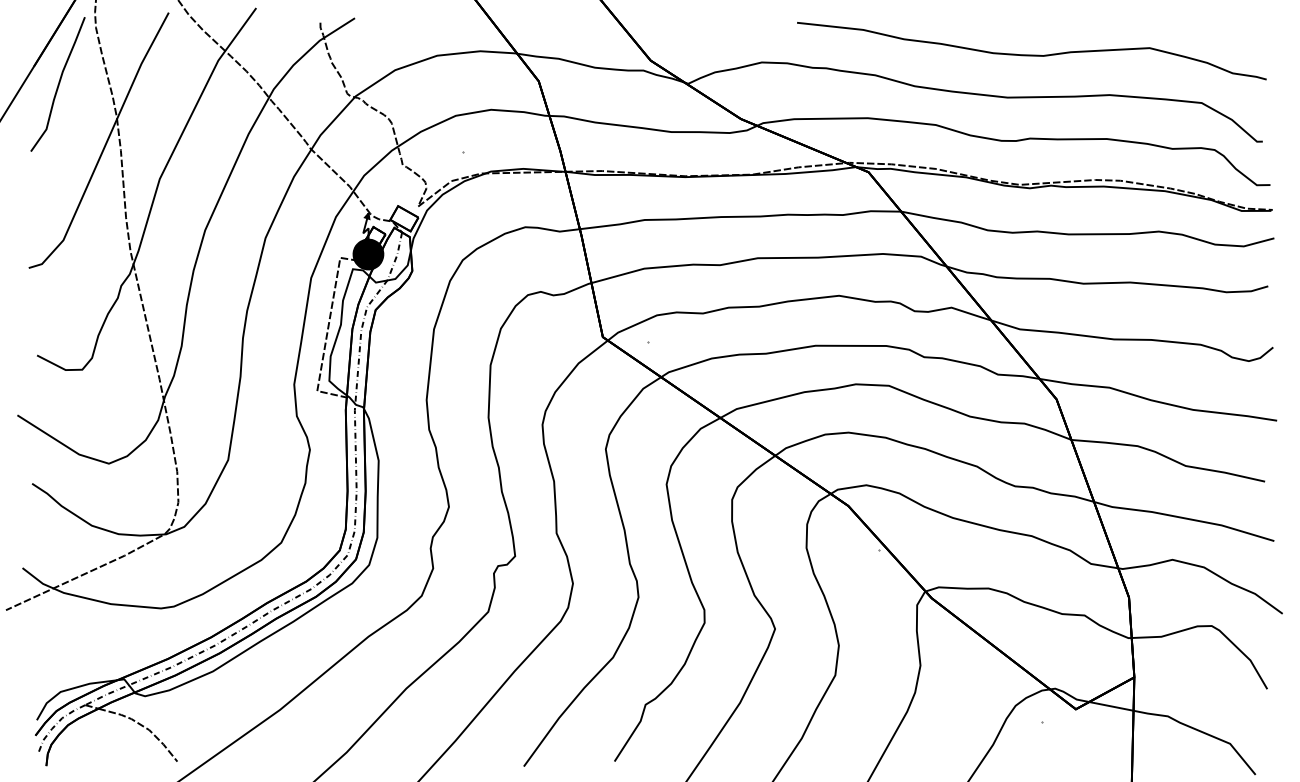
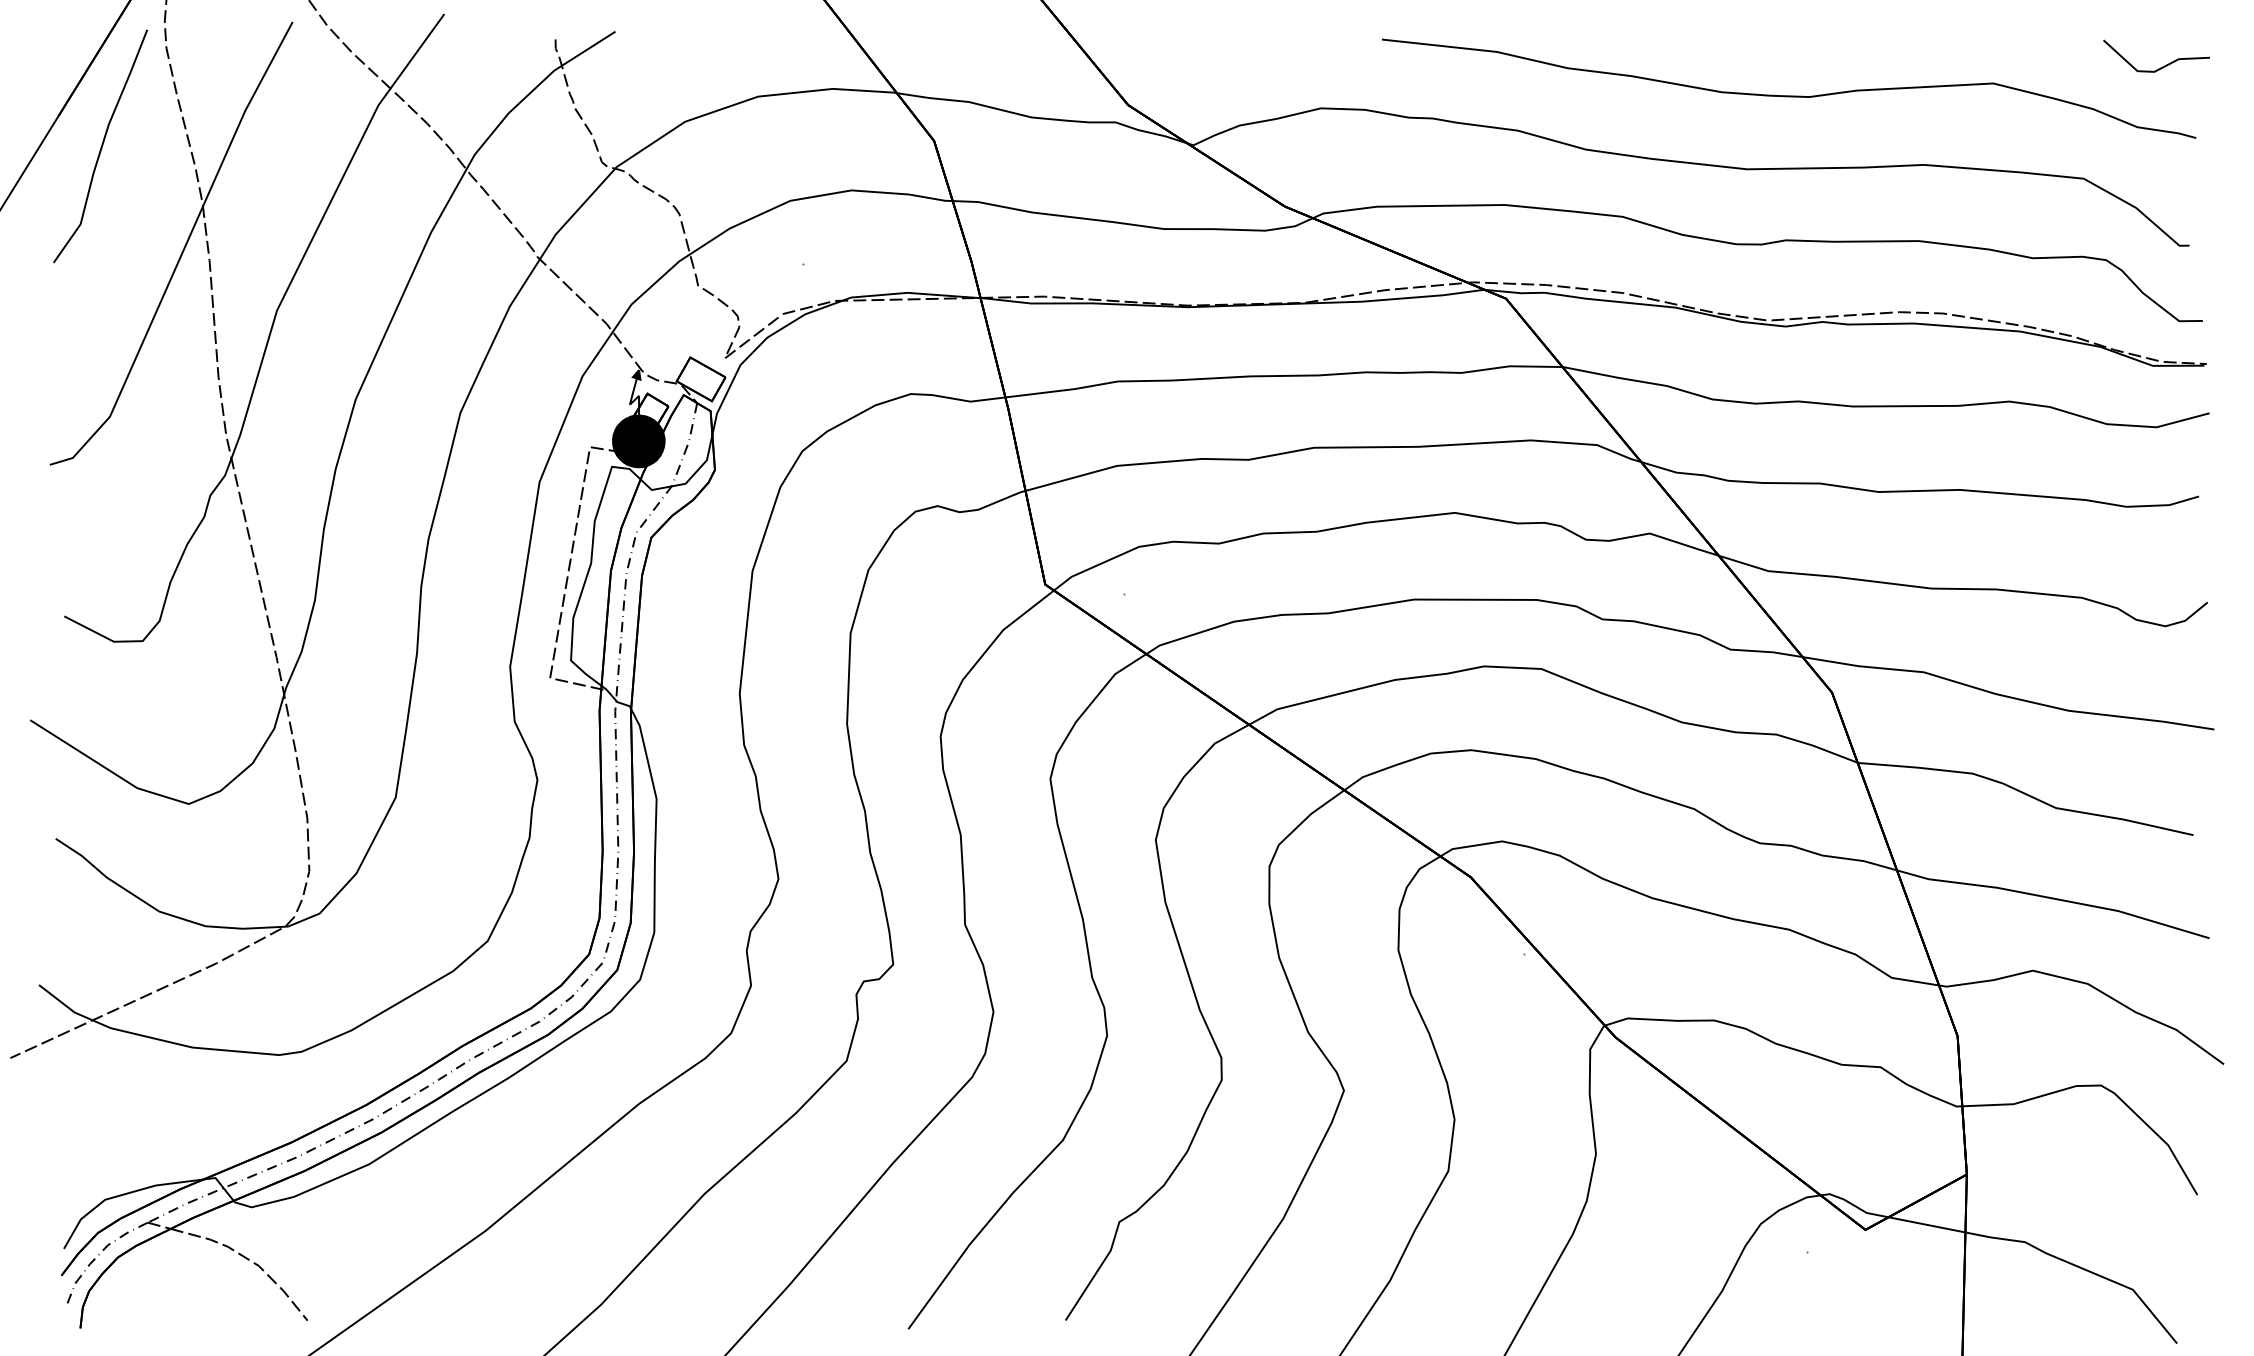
line: (1245, 38) -> (2159, 66), added

